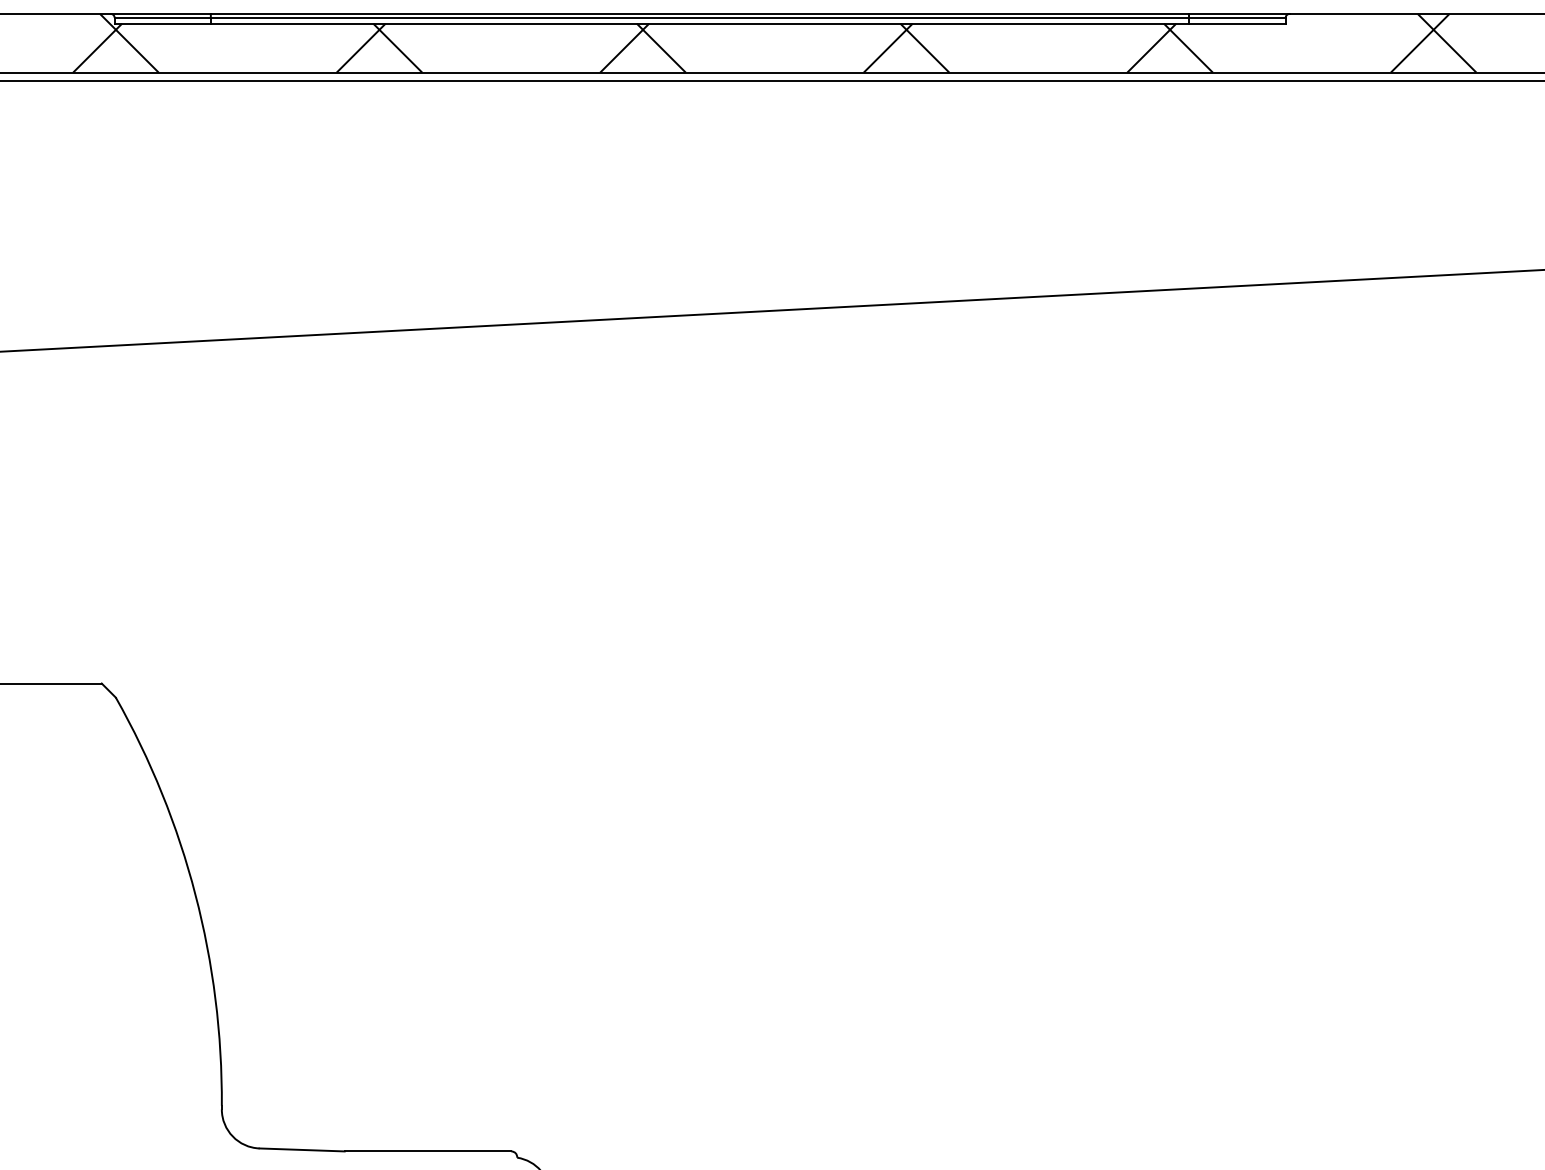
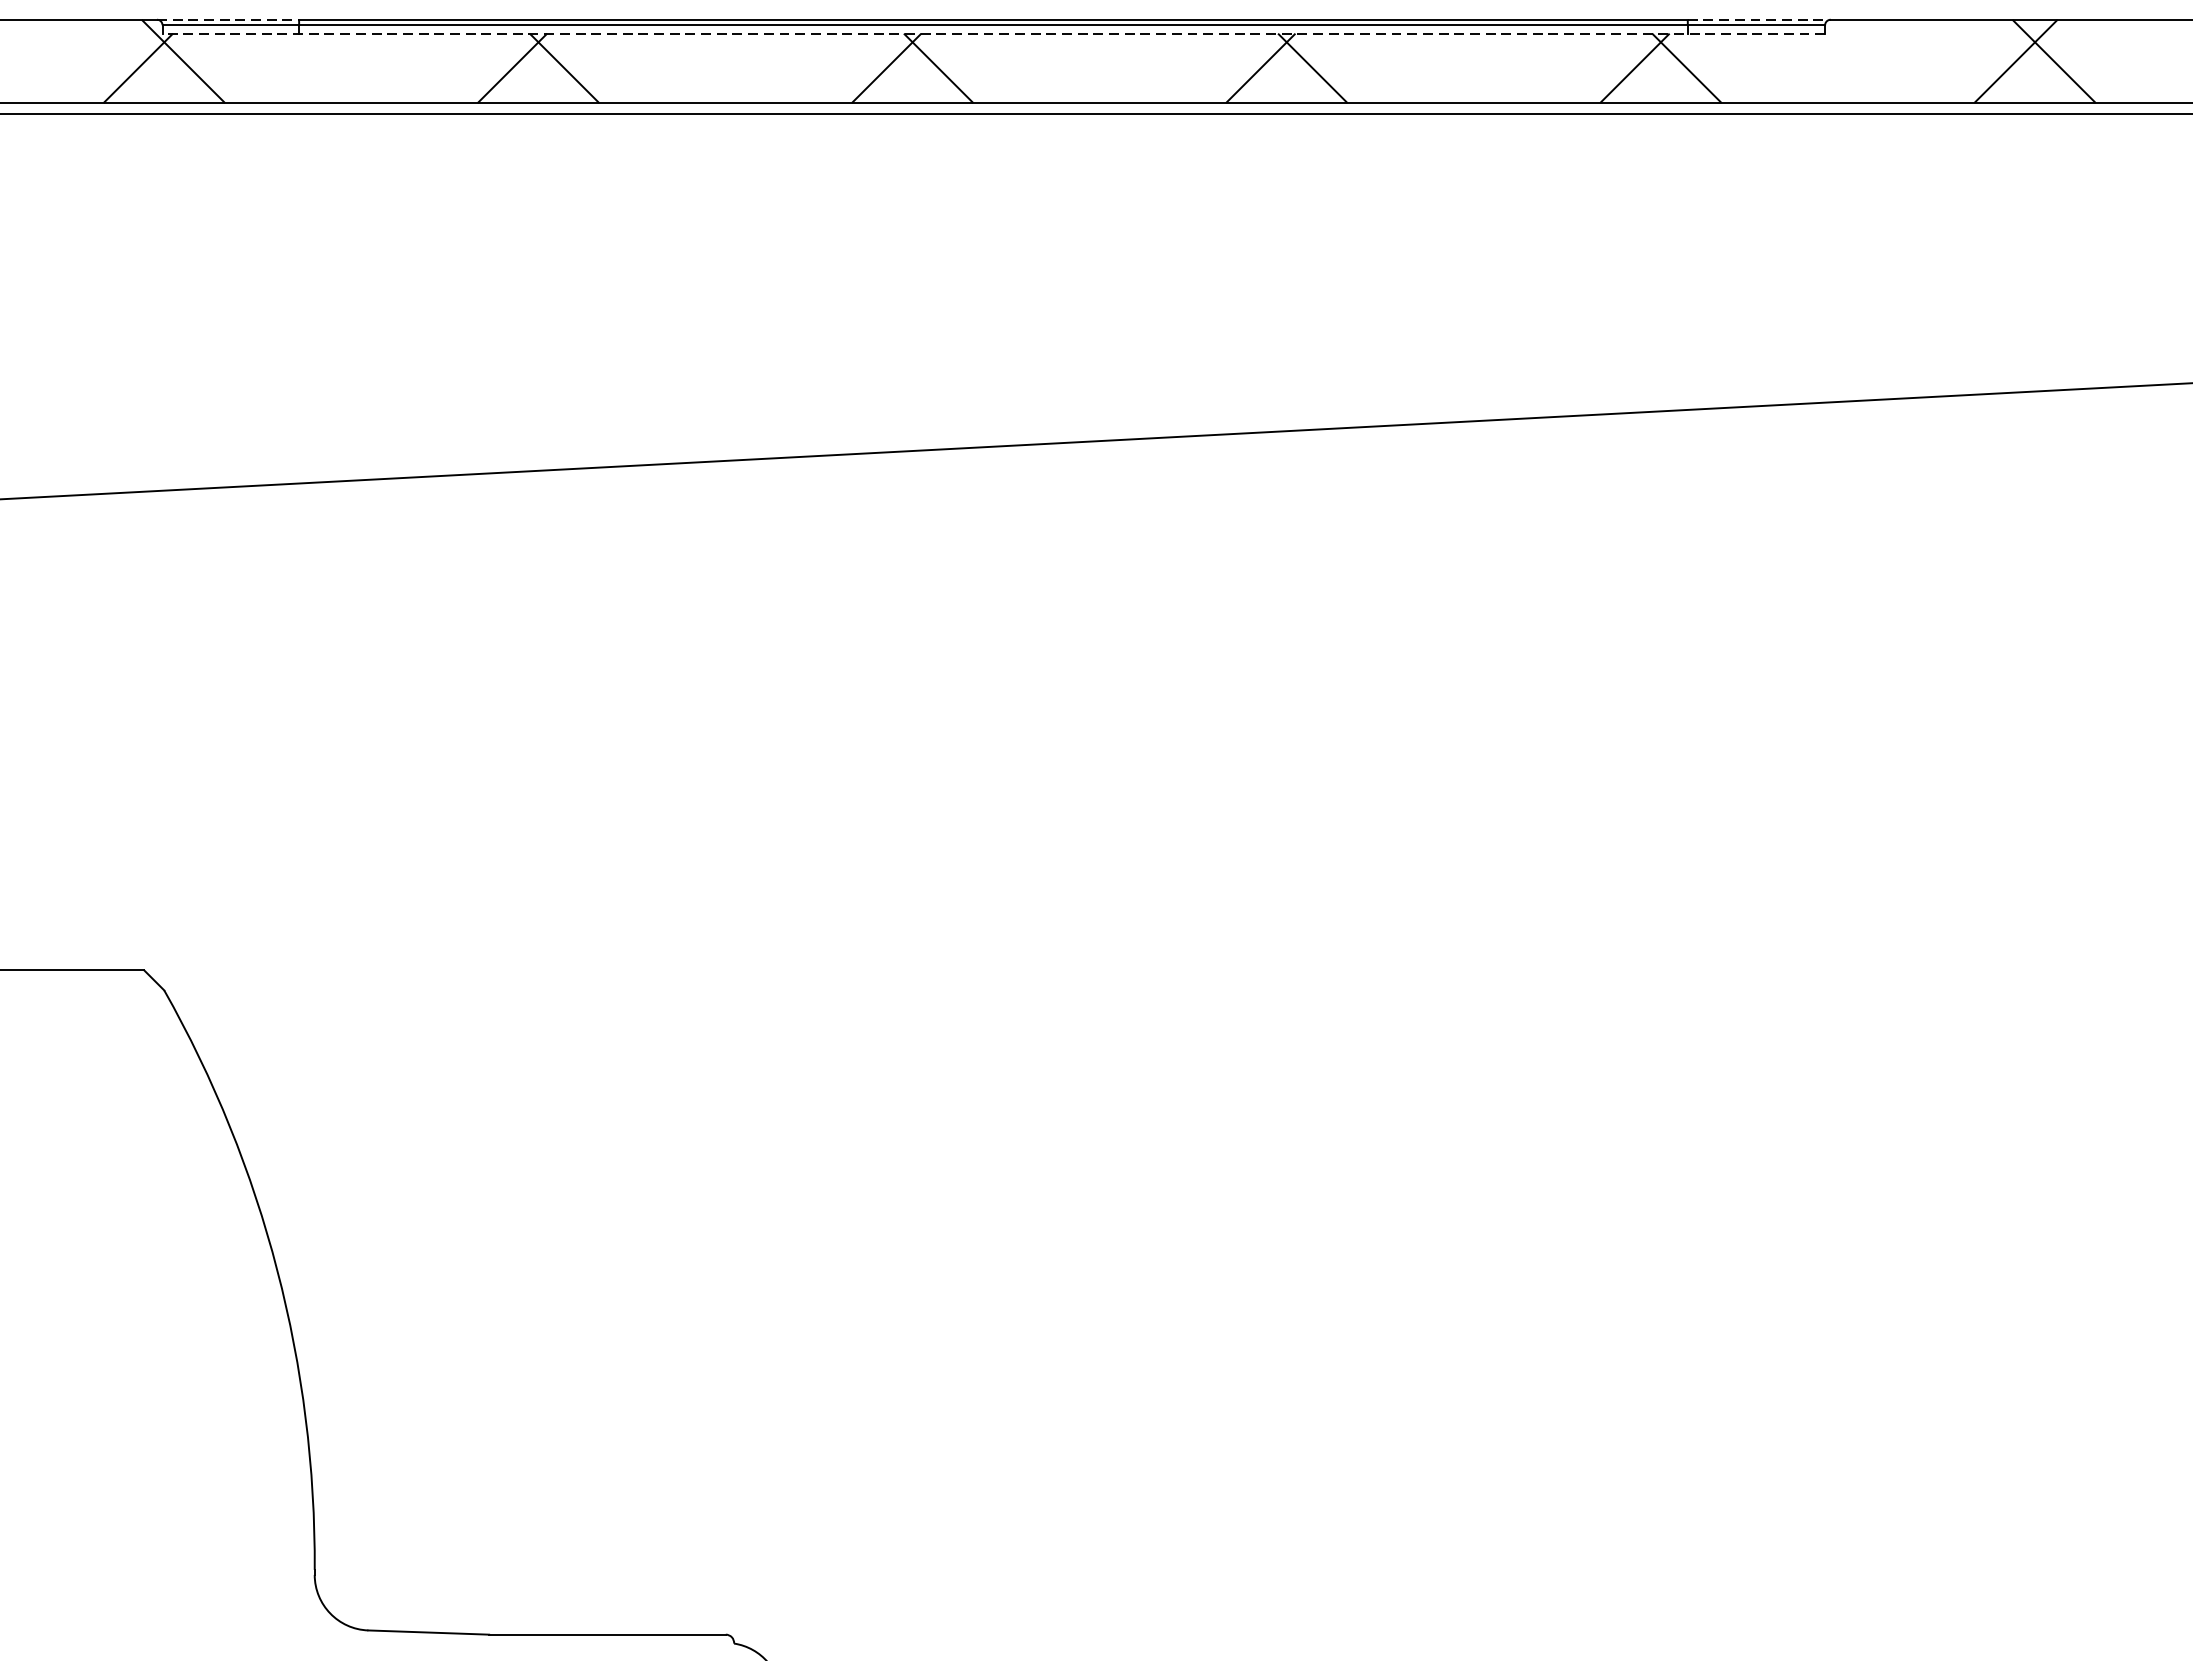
line: (161, 13) -> (229, 19), solid -> dashed
line: (1239, 13) -> (1759, 19), solid -> dashed
line: (700, 23) -> (994, 33), solid -> dashed

